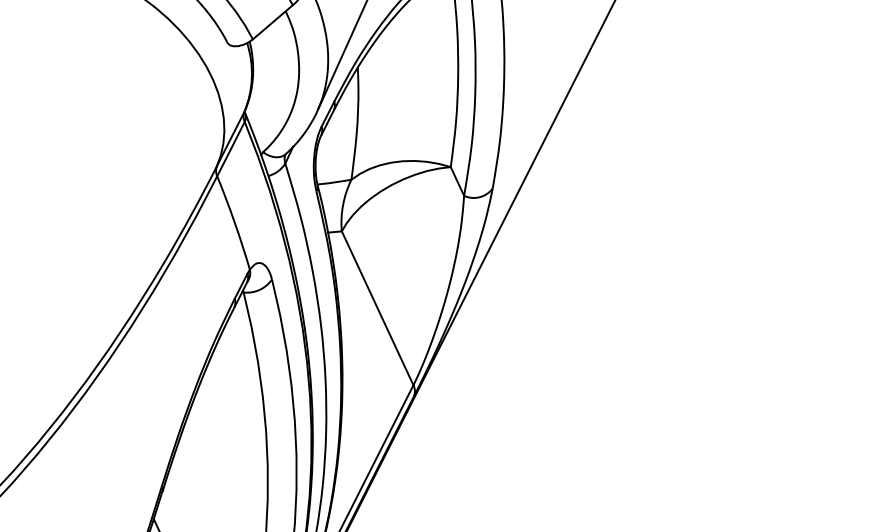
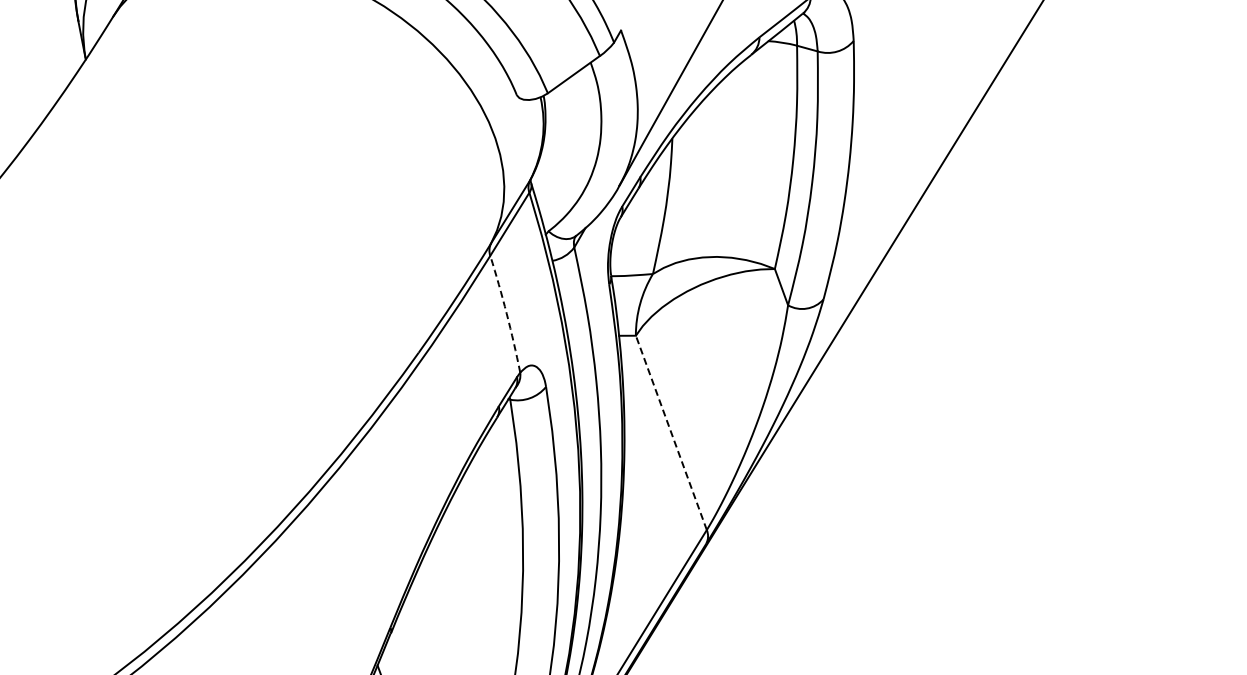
arc: (234, 222) -> (506, 313), solid -> dashed
line: (377, 308) -> (671, 432), solid -> dashed

